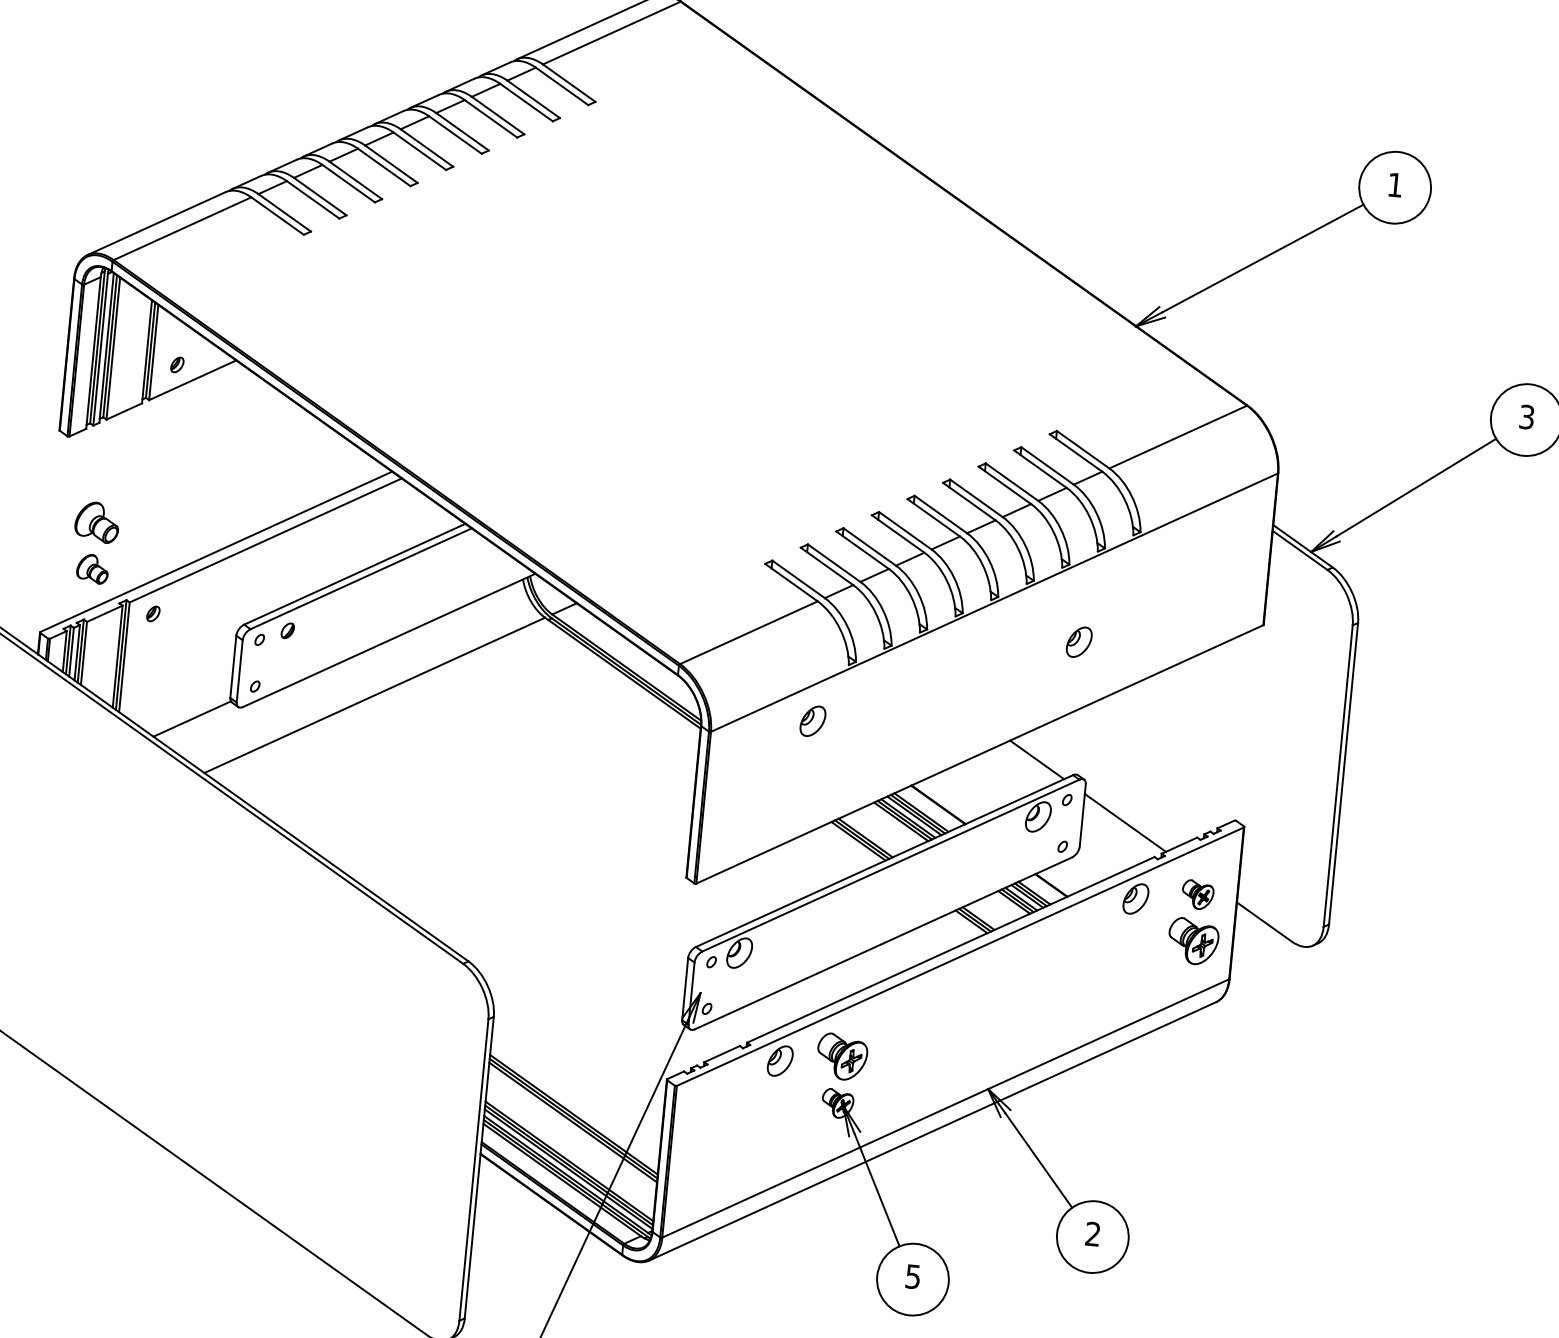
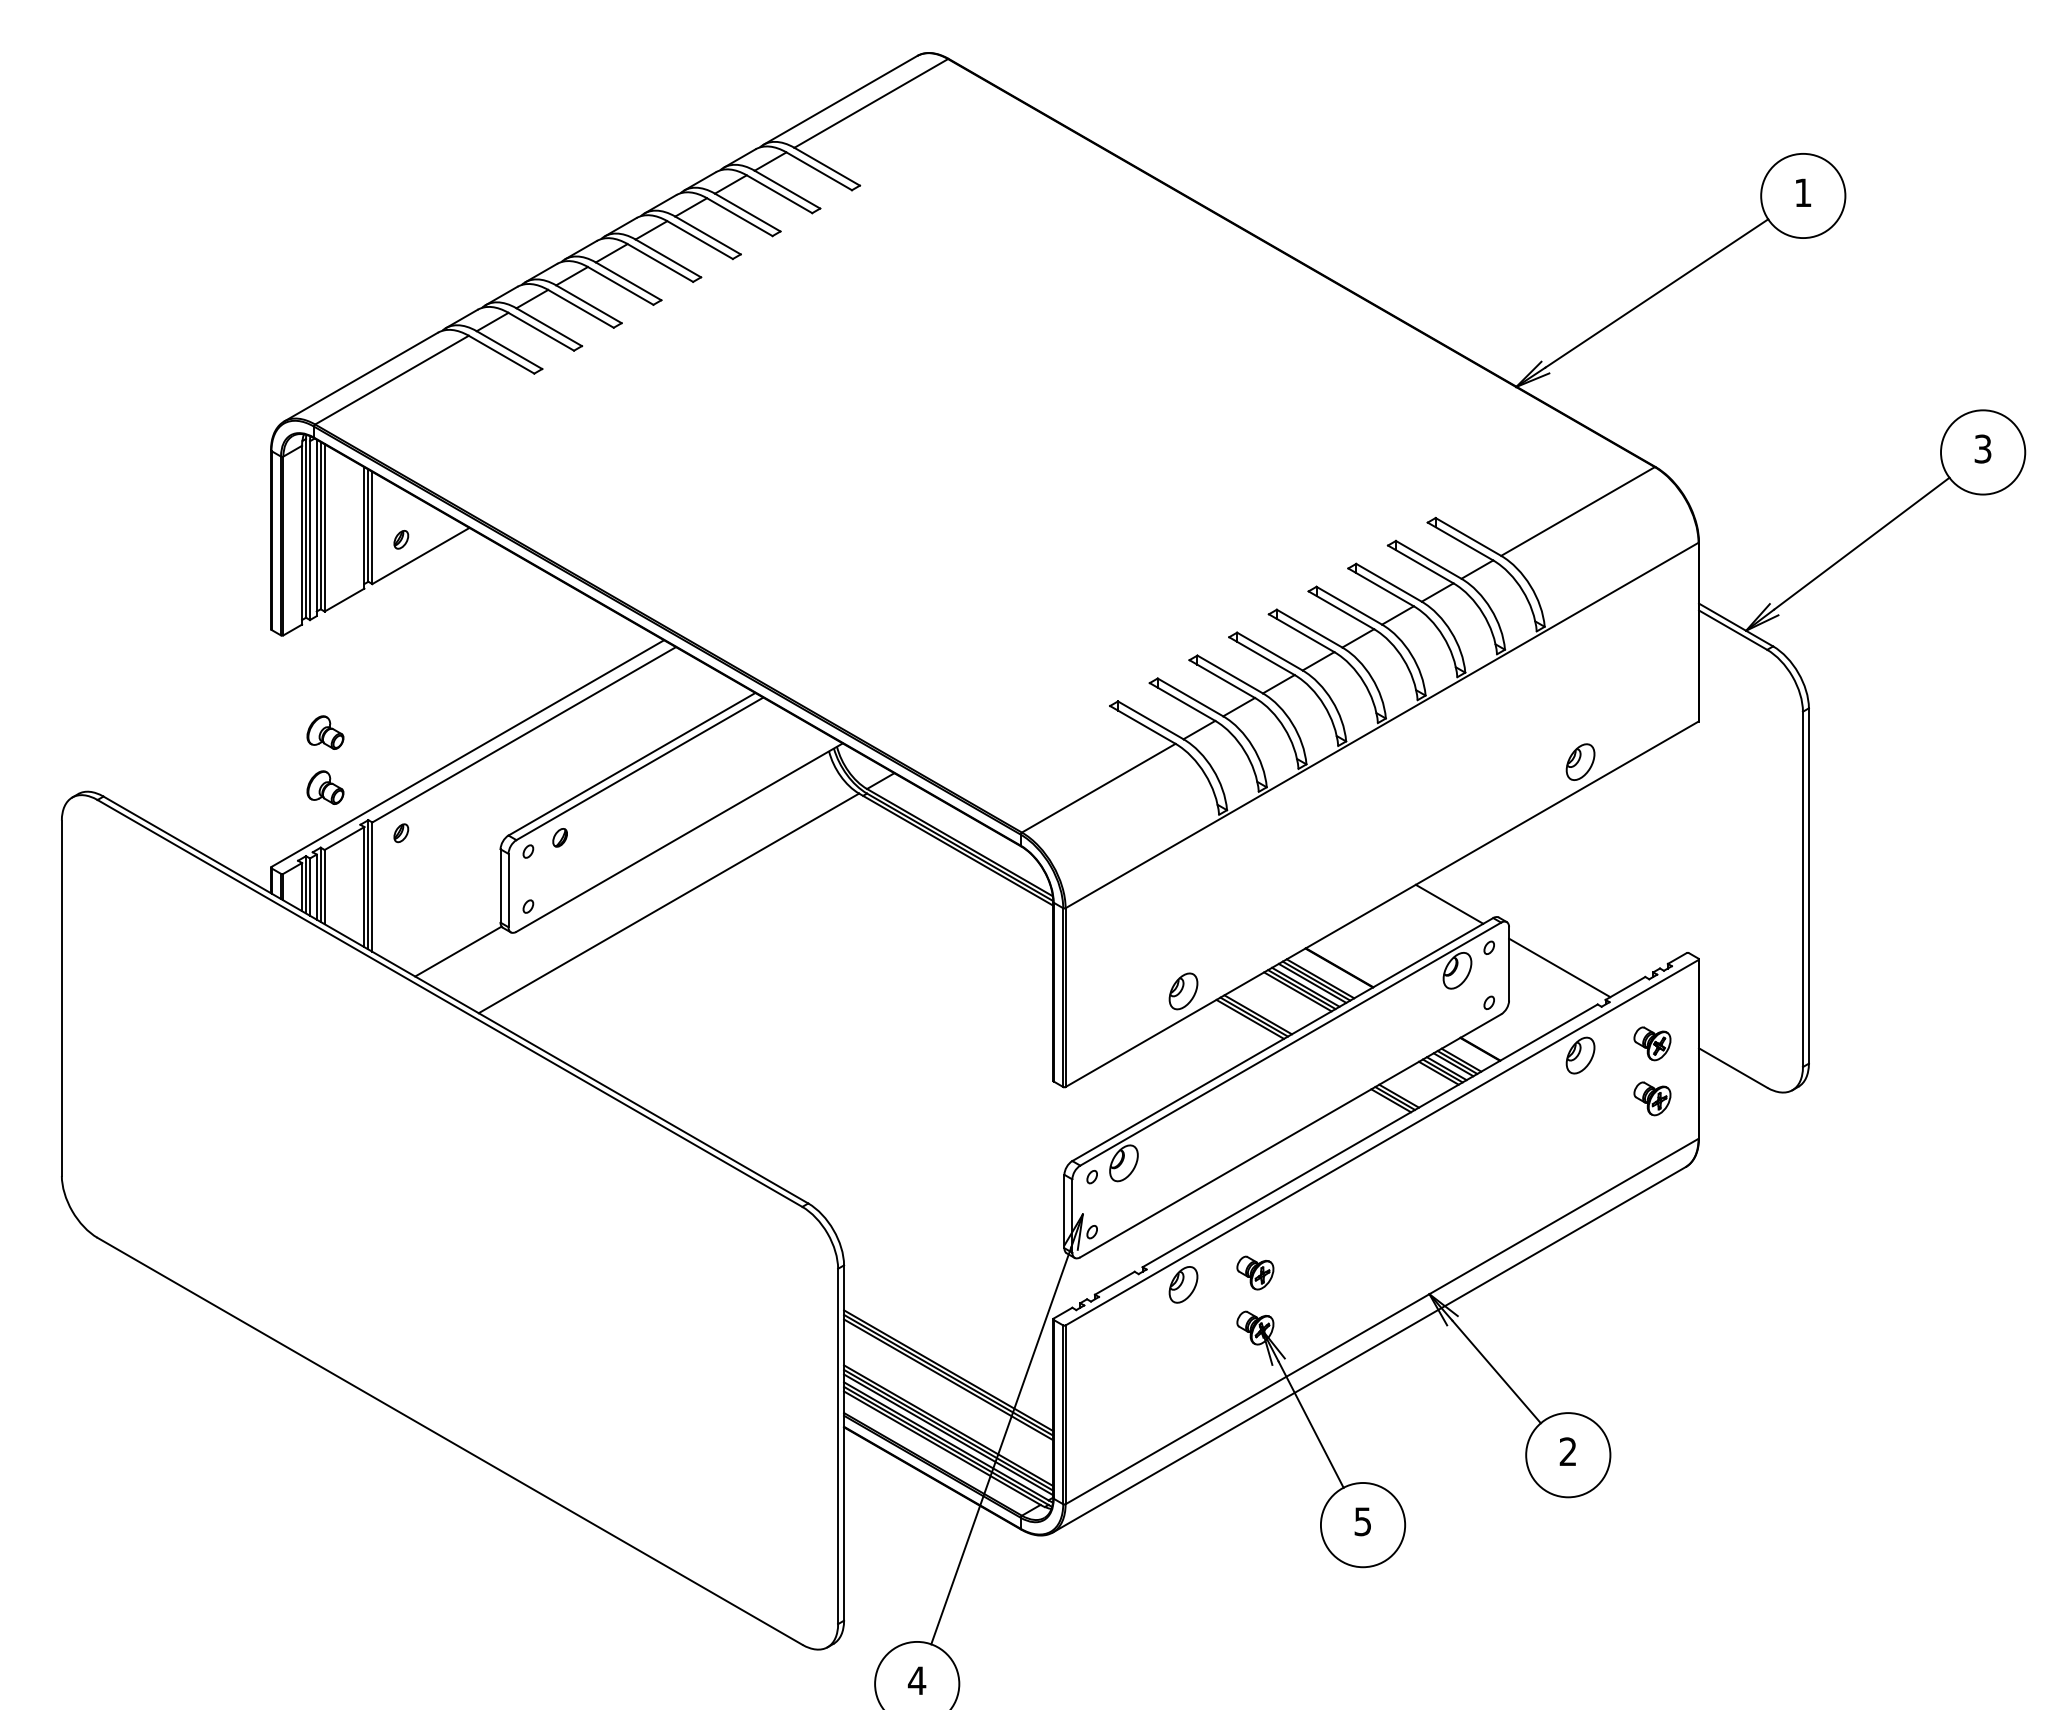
part: (97, 522) -> (325, 732), size x0.71
part: (1079, 641) -> (1580, 761), moved
part: (812, 721) -> (1183, 991), moved
part: (1193, 941) -> (1652, 1098), size x0.62
part: (842, 1056) -> (1255, 1272), size x0.62

